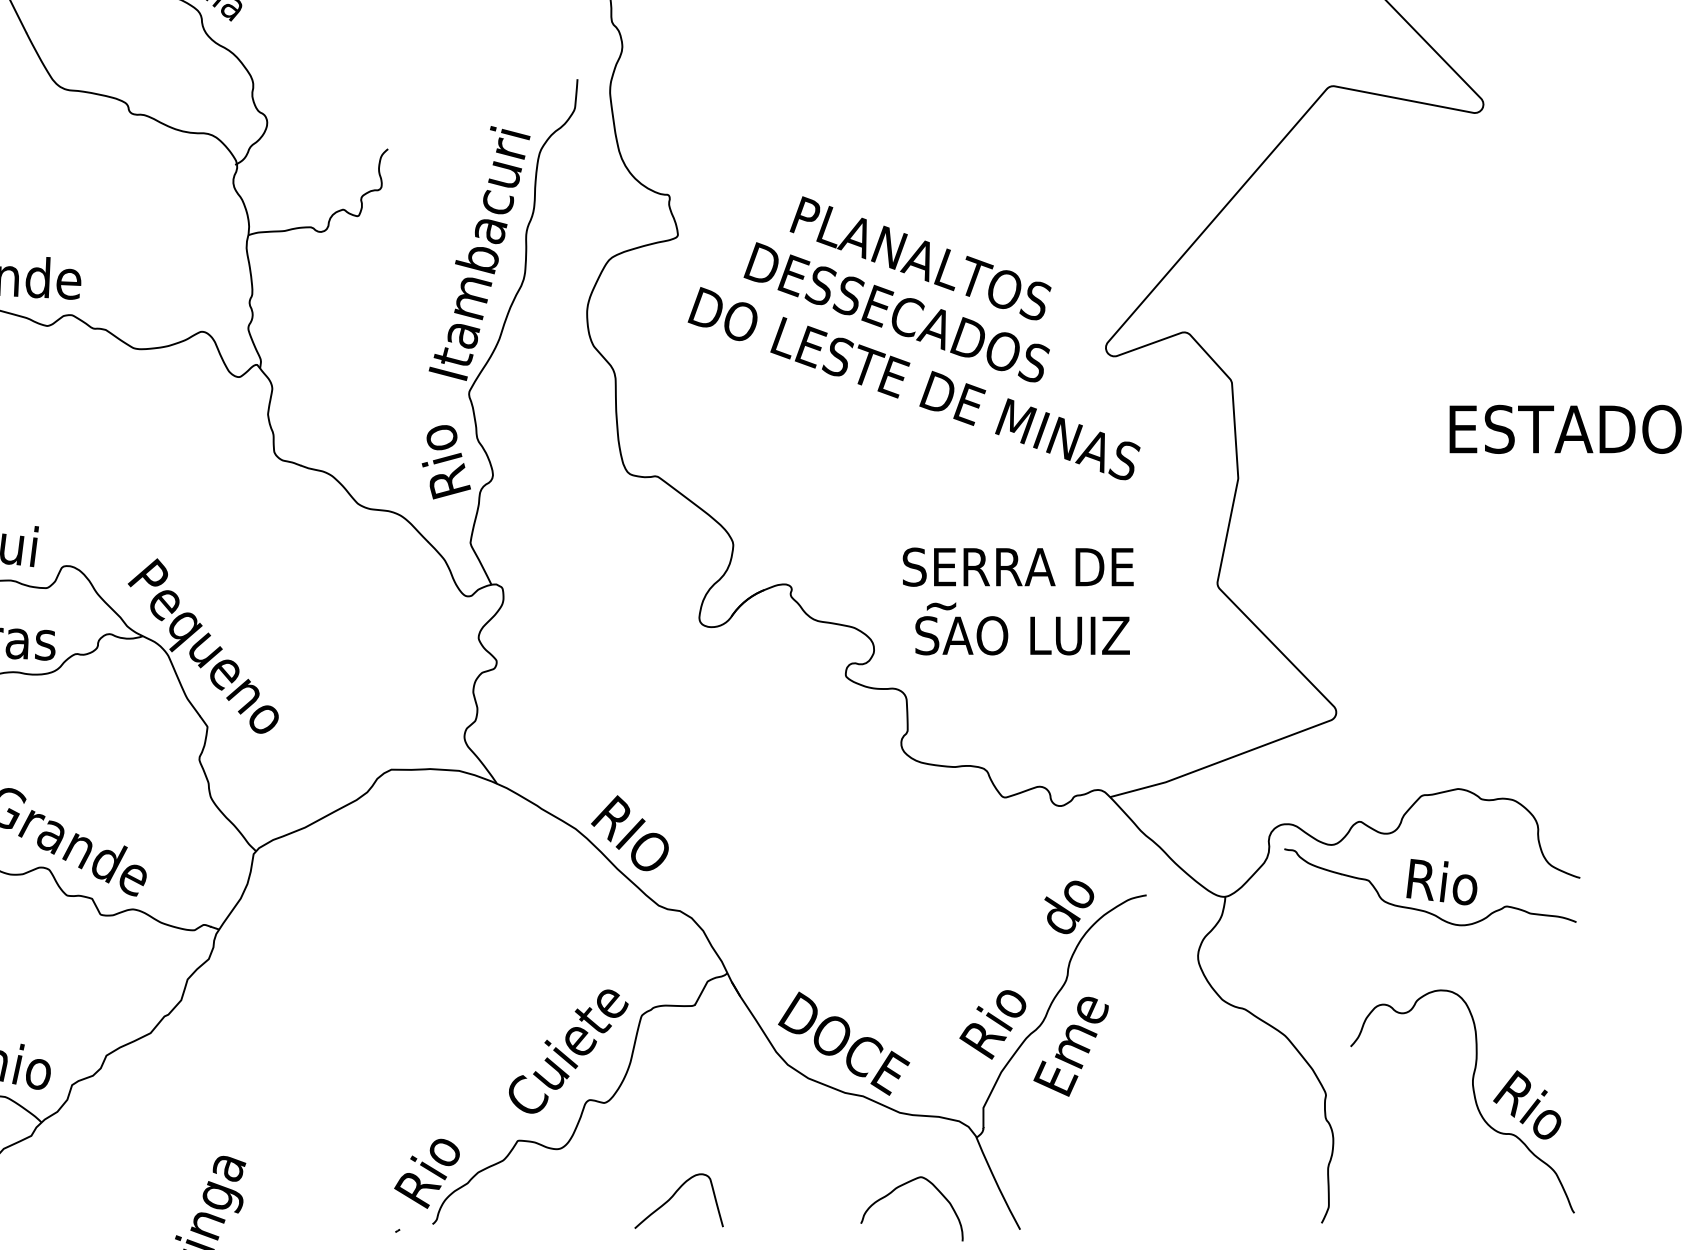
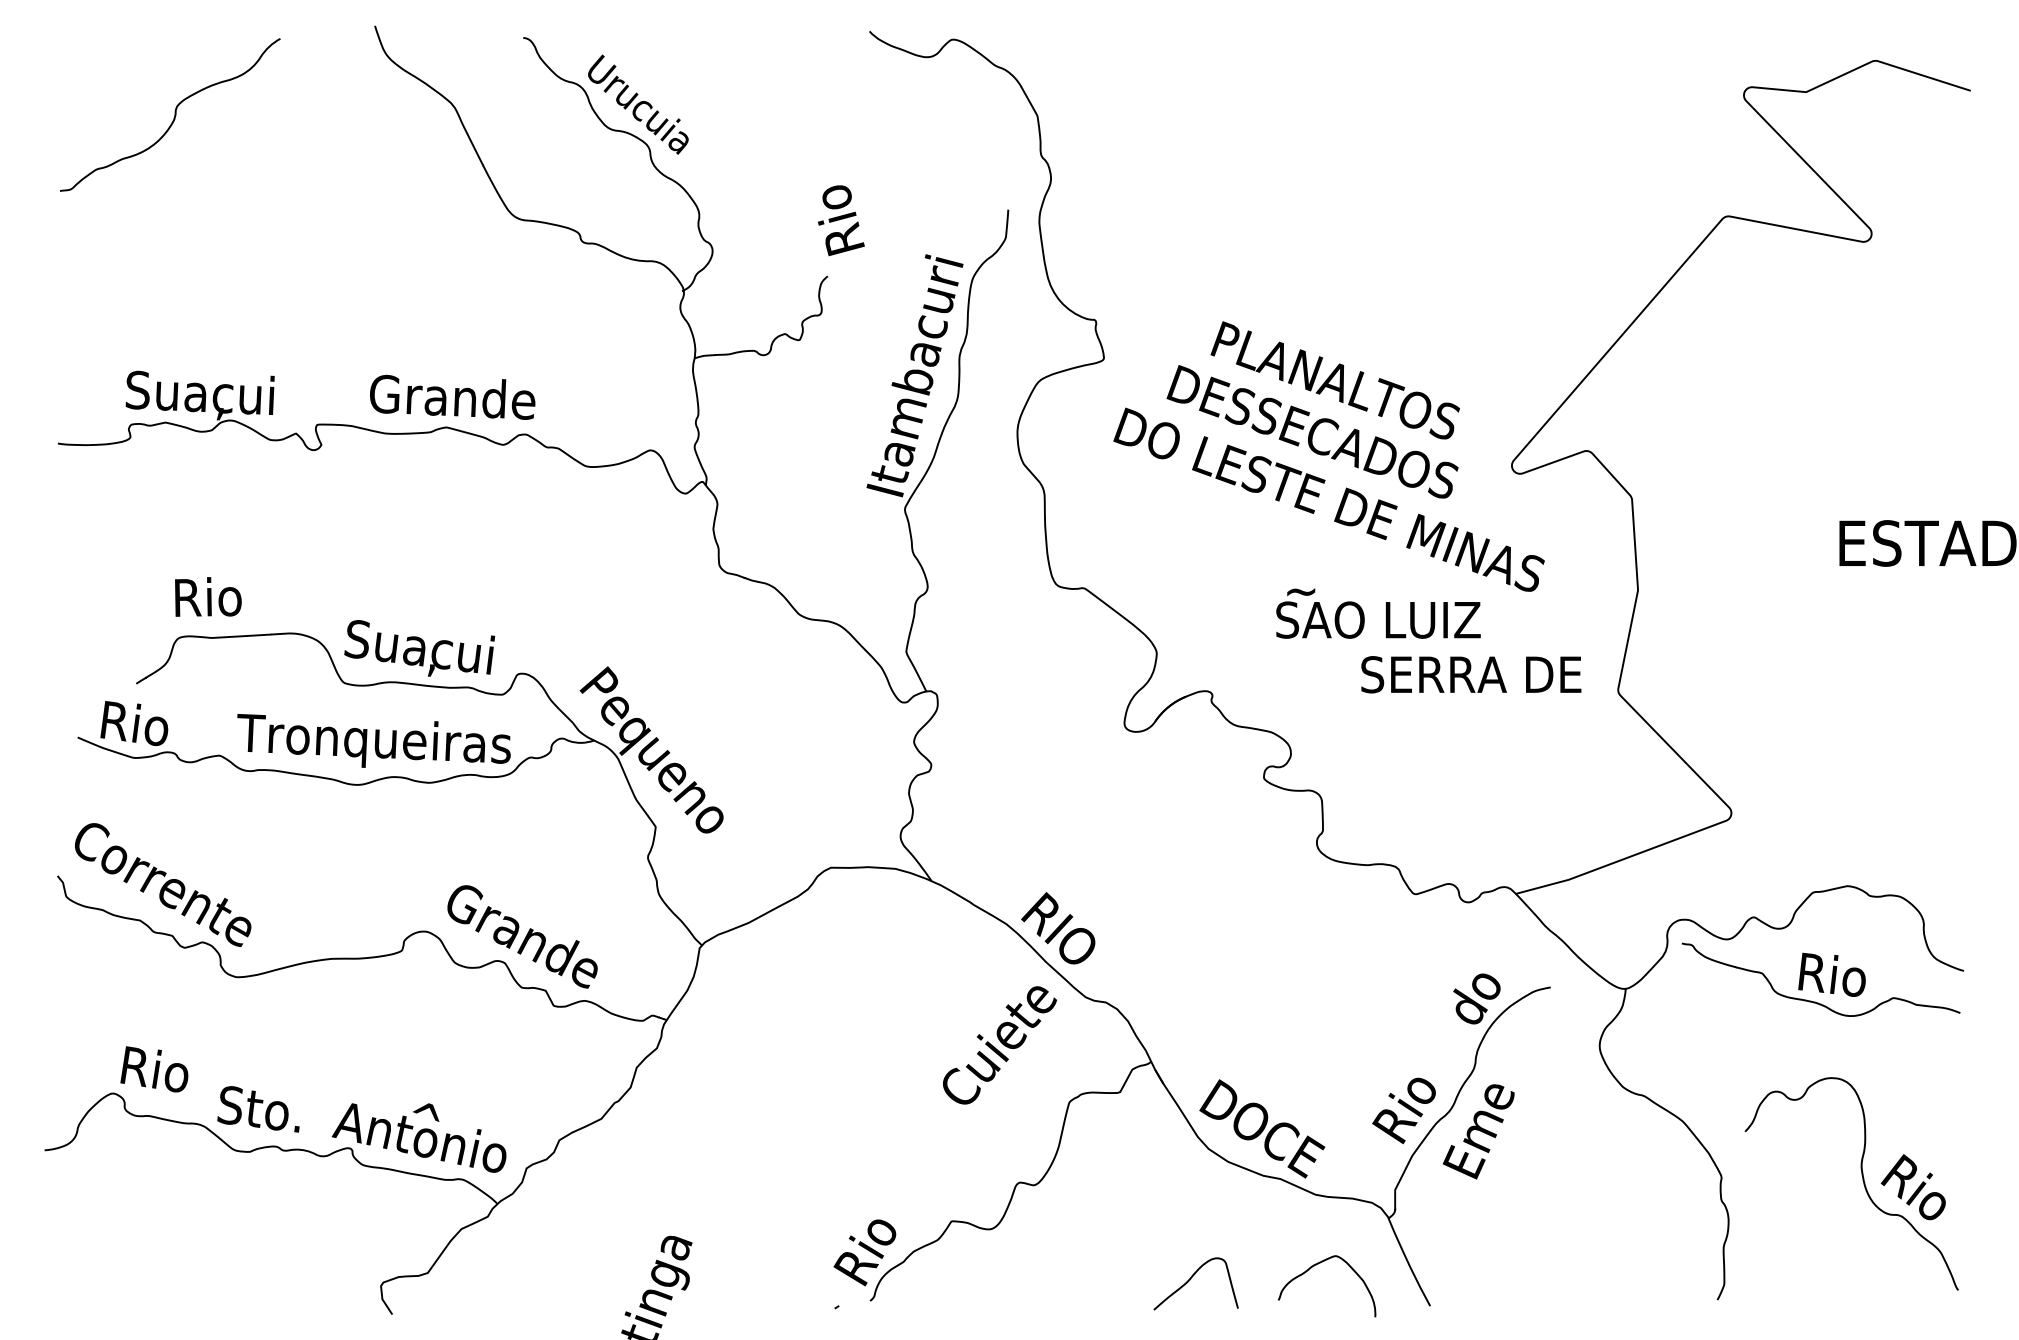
text: (446, 462) -> (841, 220), moved
text: (1018, 566) -> (1471, 674), moved
text: (1022, 628) -> (1378, 613), moved
text: (568, 1051) -> (999, 1045), moved
curve: (673, 1197) -> (1190, 1280), moved

